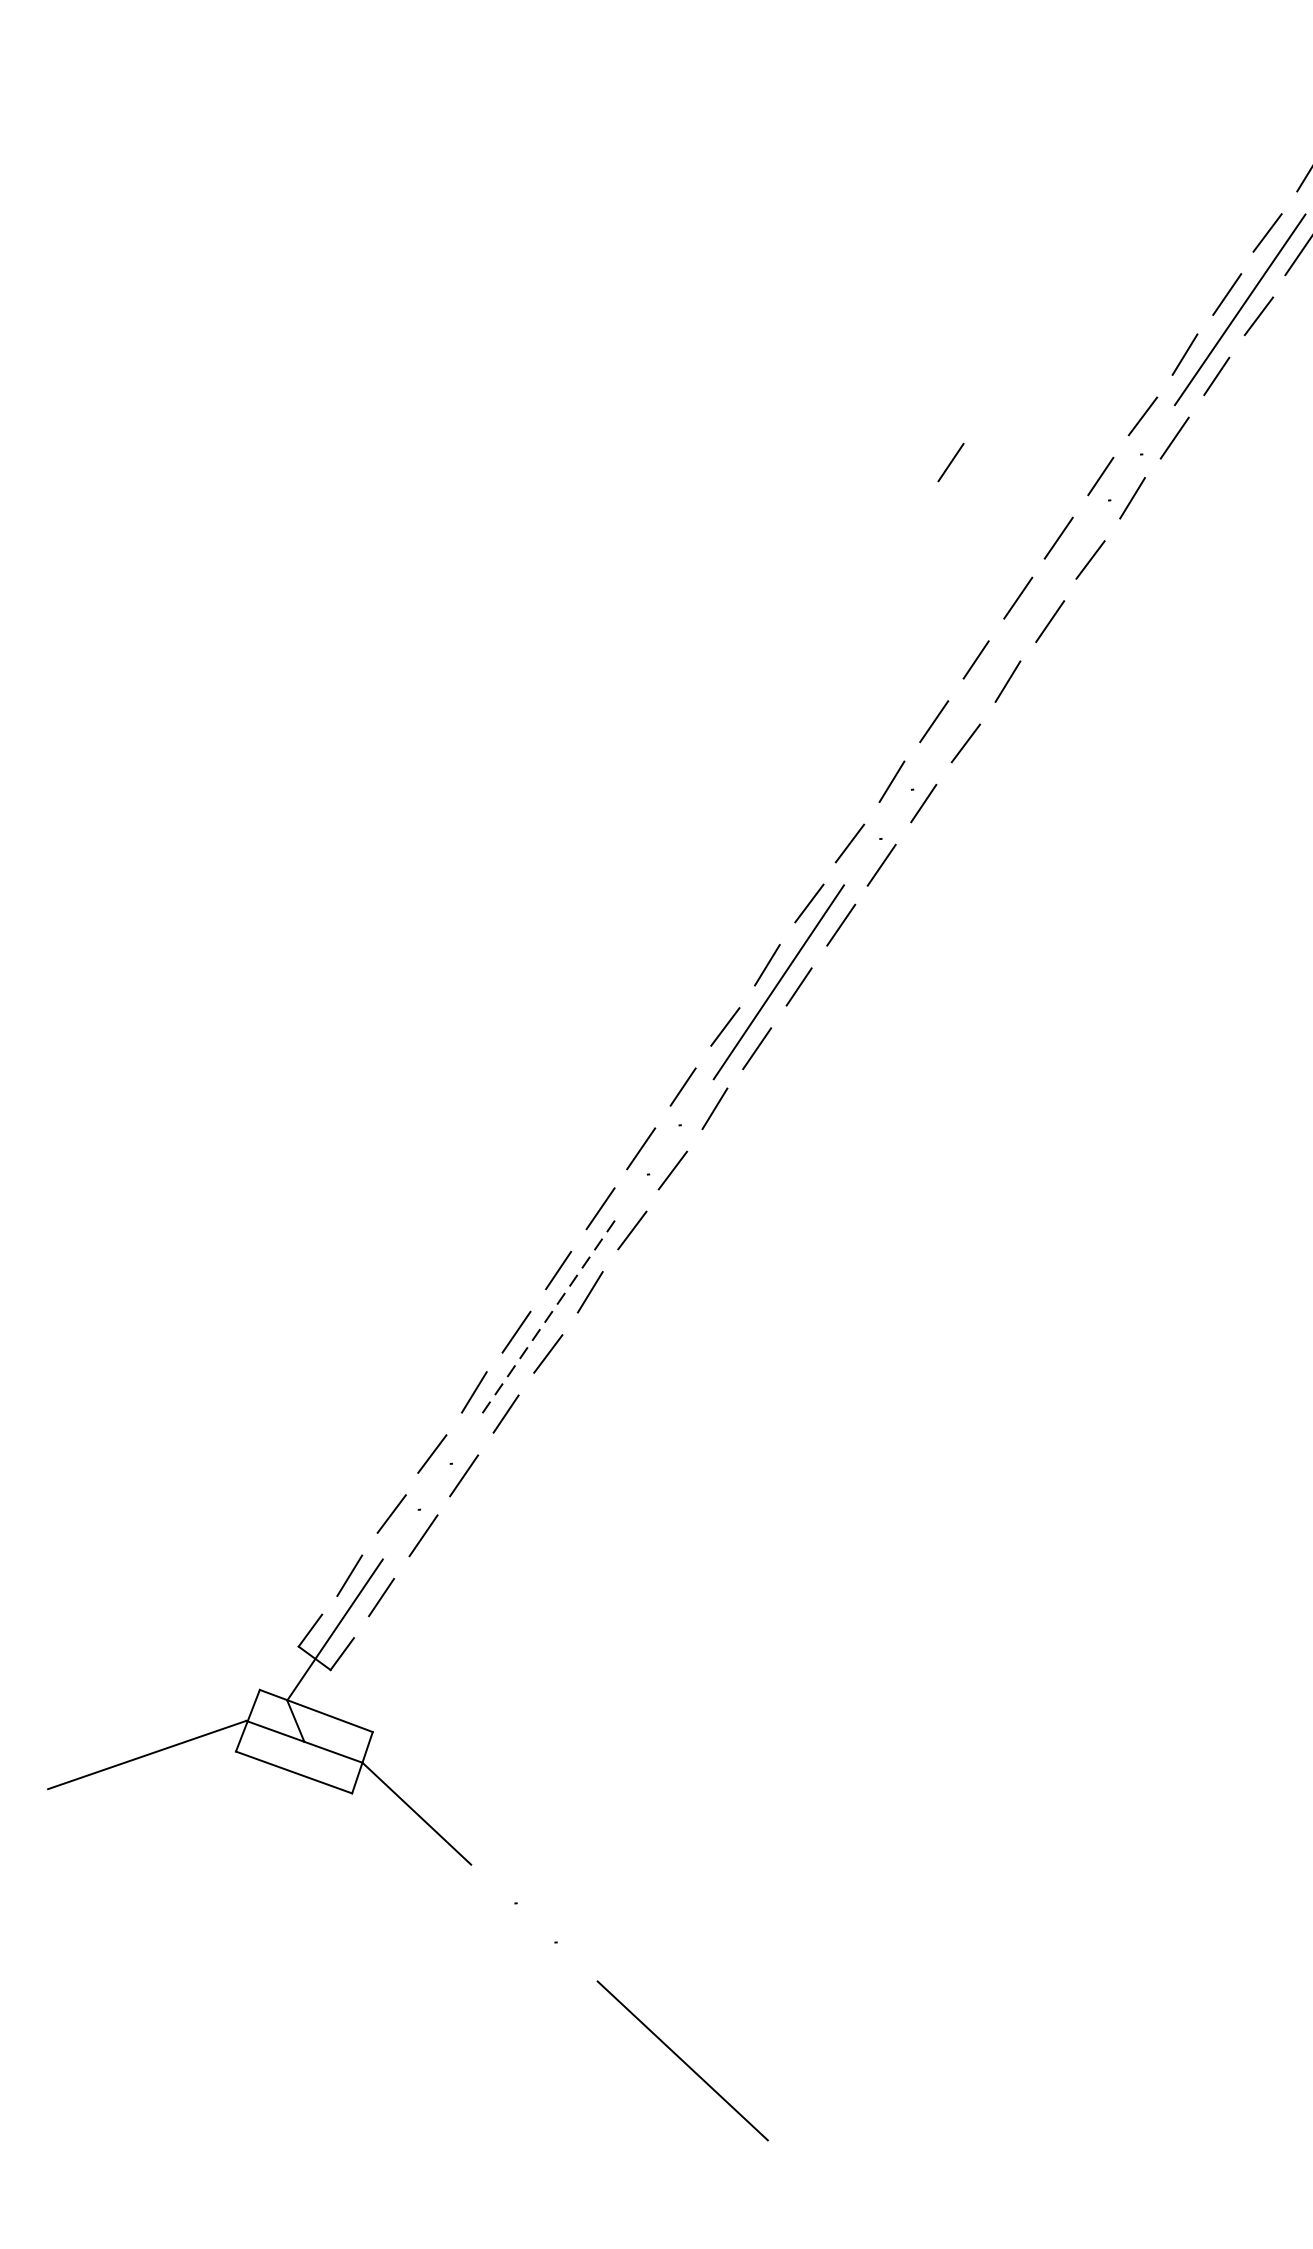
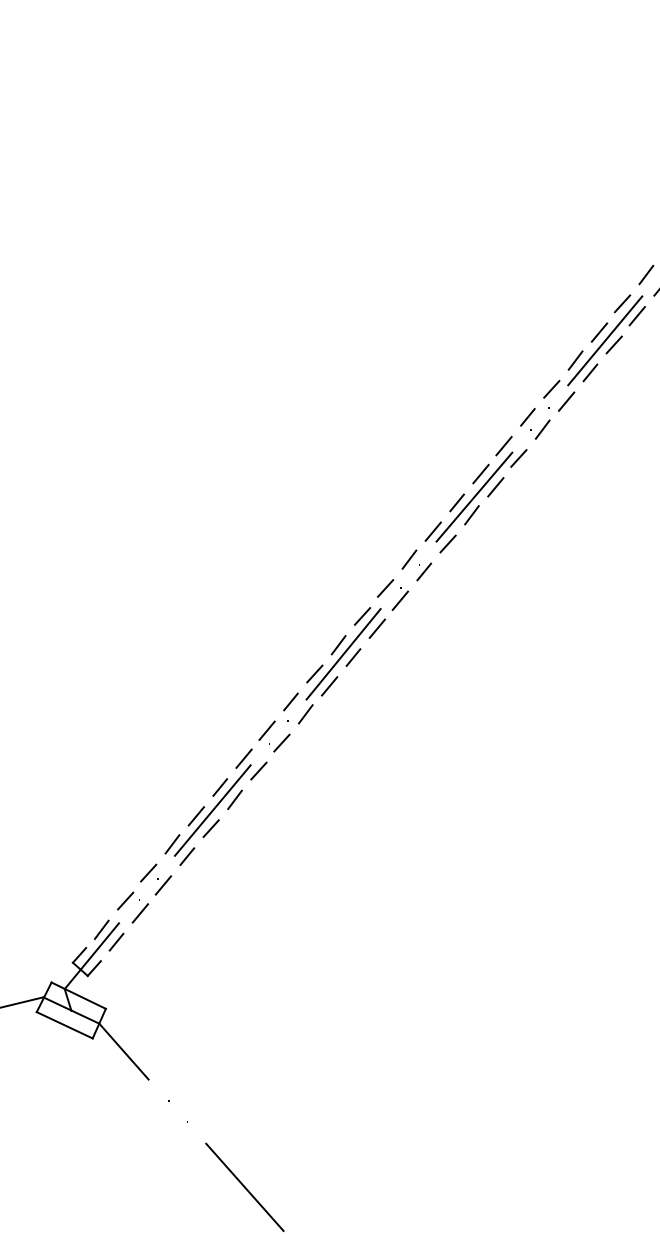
line: (950, 462) -> (453, 403), removed
line: (1009, 643) -> (474, 496), added
line: (547, 1317) -> (212, 810), dashed -> solid

